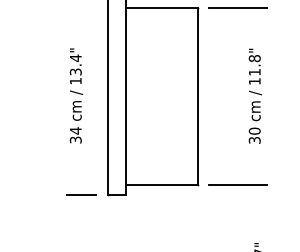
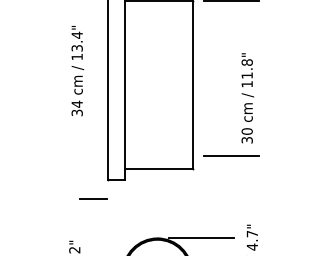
text: (76, 96) -> (77, 71), moved
text: (255, 96) -> (247, 98), moved
line: (238, 183) -> (231, 155), moved
line: (81, 195) -> (93, 198), moved

